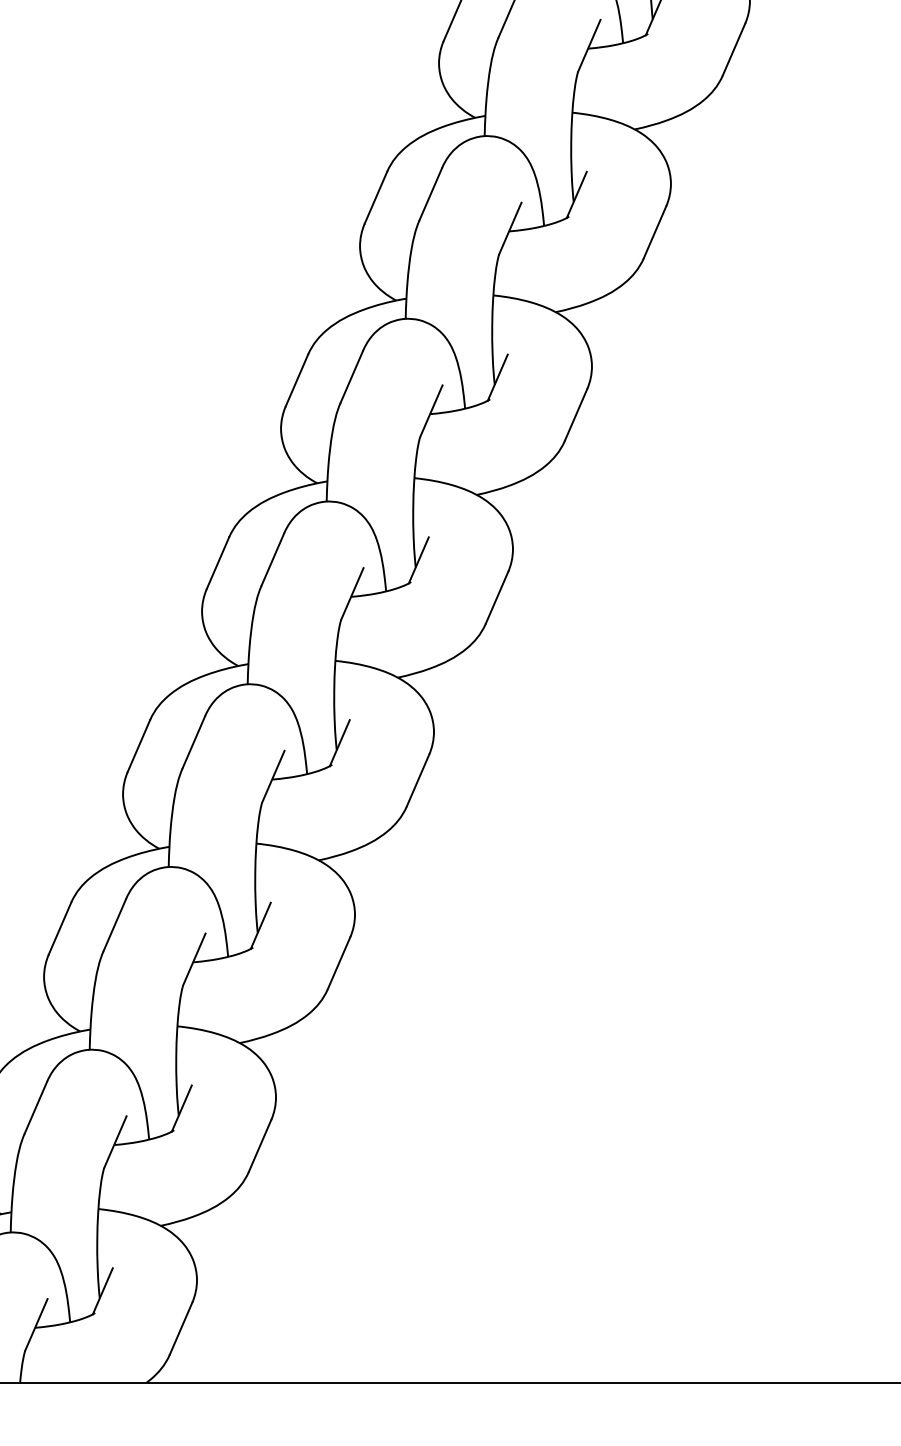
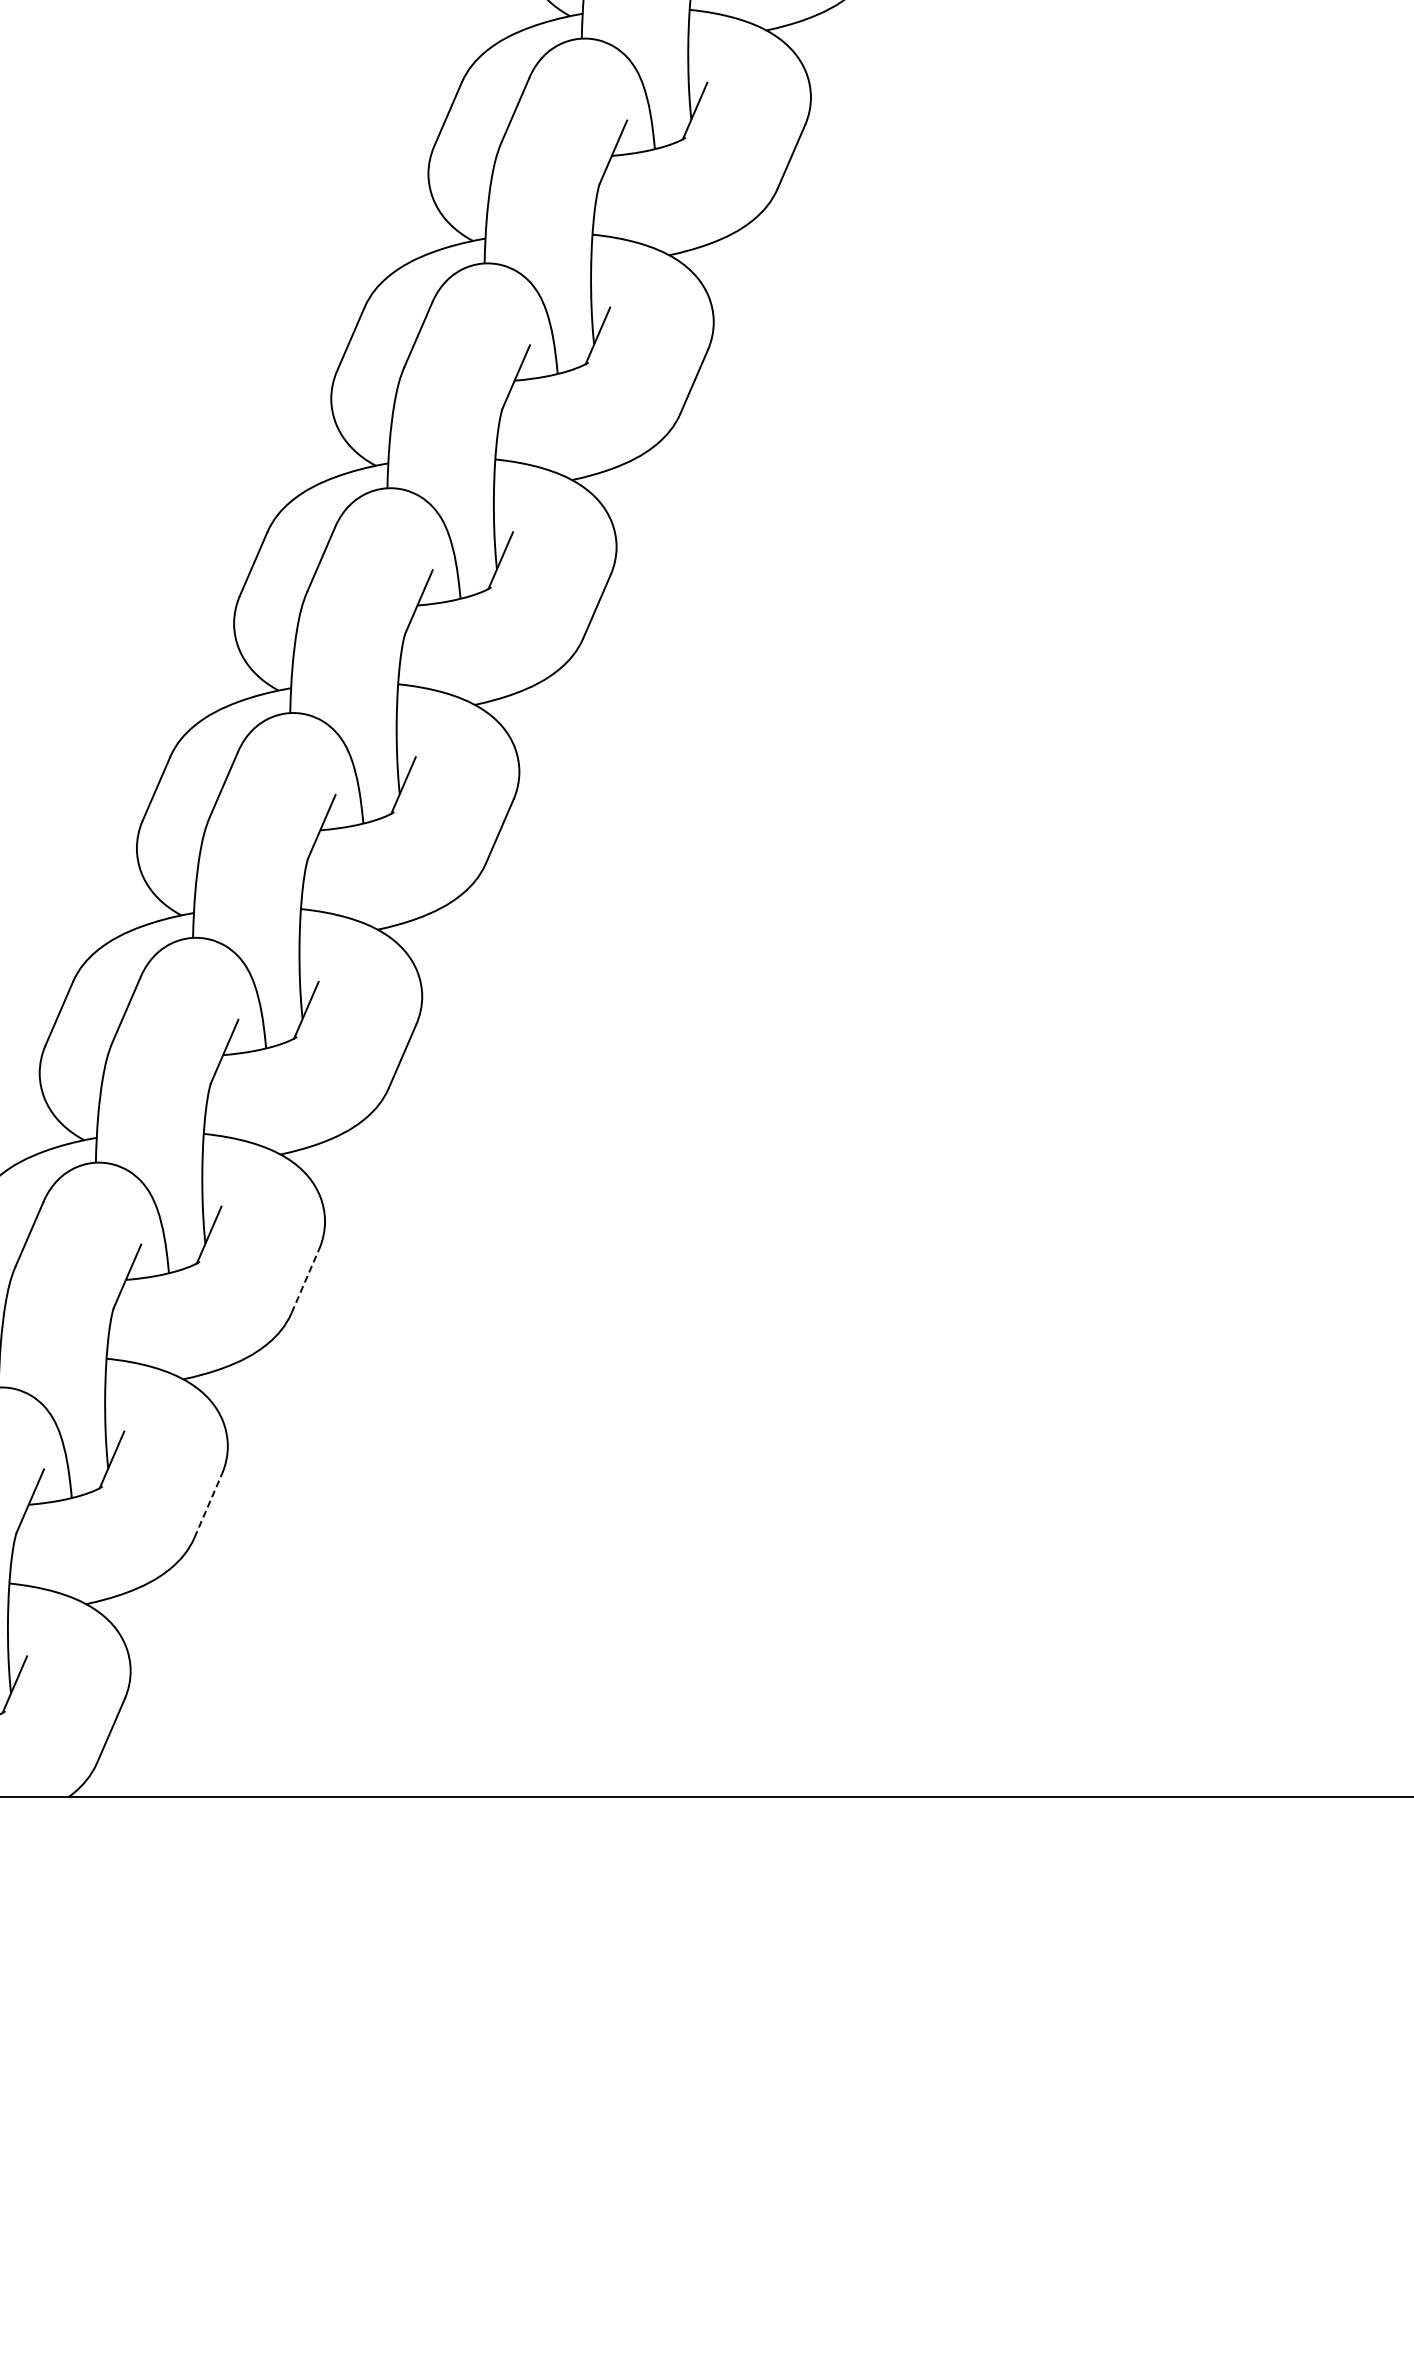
line: (339, 962) -> (305, 1280), solid -> dashed
line: (260, 1145) -> (208, 1505), solid -> dashed

